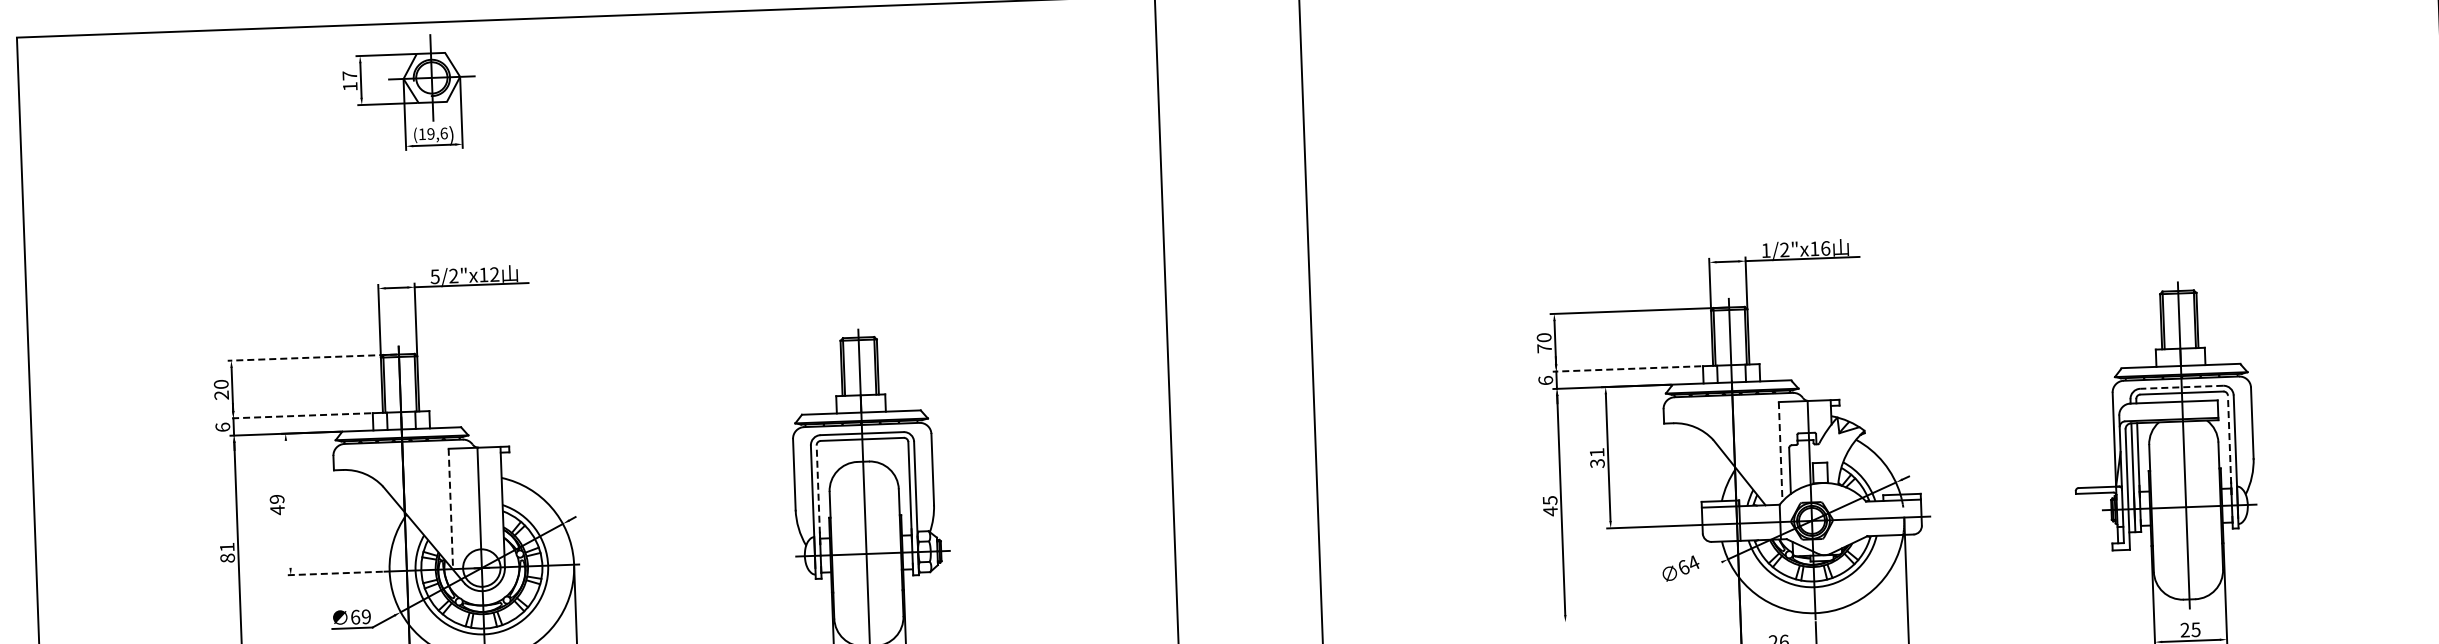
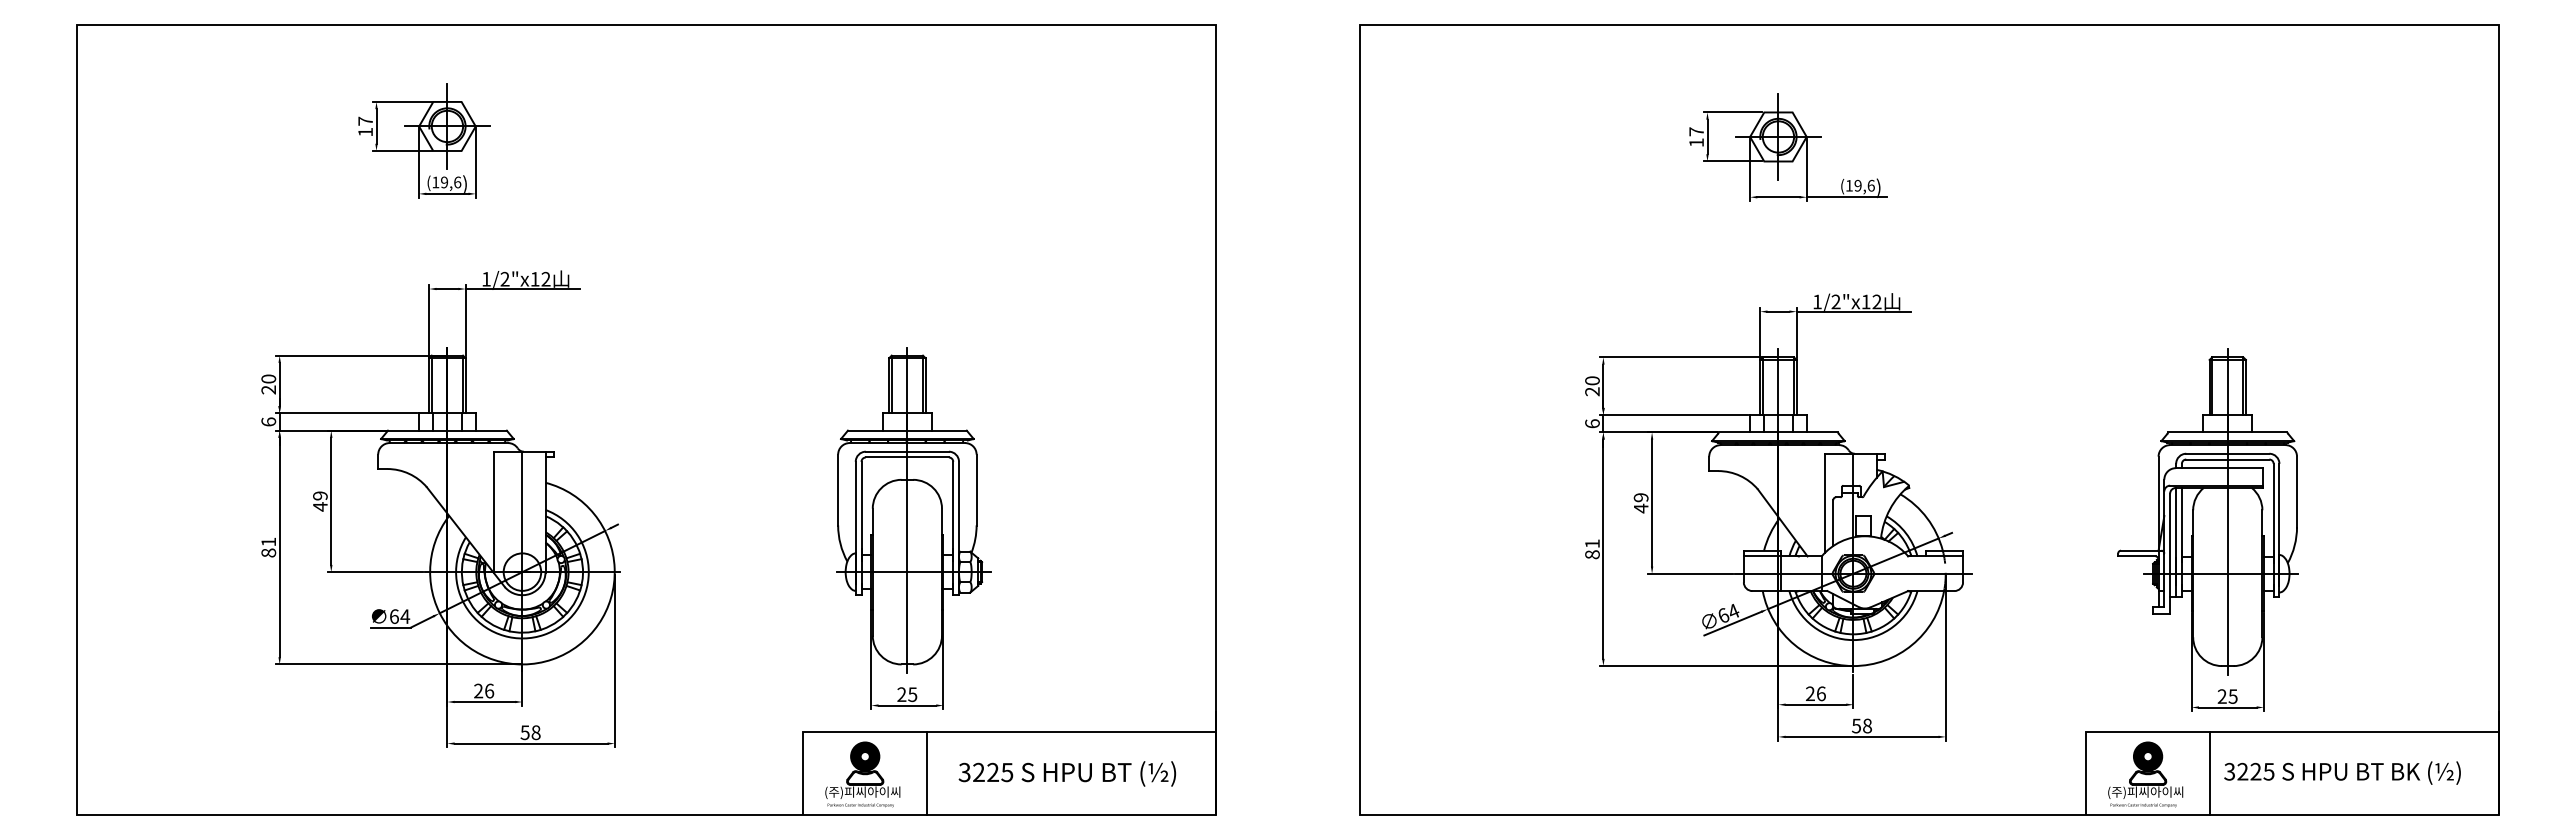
part: (409, 92) -> (424, 140), moved
part: (1731, 97) -> (1788, 147), added
text: (1825, 248) -> (1876, 301), "x16 -> "x12
text: (434, 276) -> (485, 279), 5/2 -> 1/2
text: (1544, 348) -> (1592, 391), 70 -> 20
line: (312, 357) -> (360, 355), dashed -> solid
line: (1626, 369) -> (1673, 415), dashed -> solid
line: (2181, 387) -> (2227, 453), dashed -> solid
line: (300, 415) -> (346, 413), dashed -> solid
line: (2229, 445) -> (2273, 513), dashed -> solid
line: (1780, 451) -> (1824, 503), dashed -> solid
text: (1596, 458) -> (1640, 503), 31 -> 49
line: (818, 495) -> (861, 511), dashed -> solid
line: (288, 503) -> (331, 500), added
text: (1550, 506) -> (1592, 549), 45 -> 81
line: (450, 509) -> (493, 512), dashed -> solid
line: (335, 573) -> (375, 572), dashed -> solid
line: (1692, 575) -> (1732, 623), added
text: (366, 616) -> (405, 616), 69 -> 64
line: (1687, 618) -> (1725, 666), added

